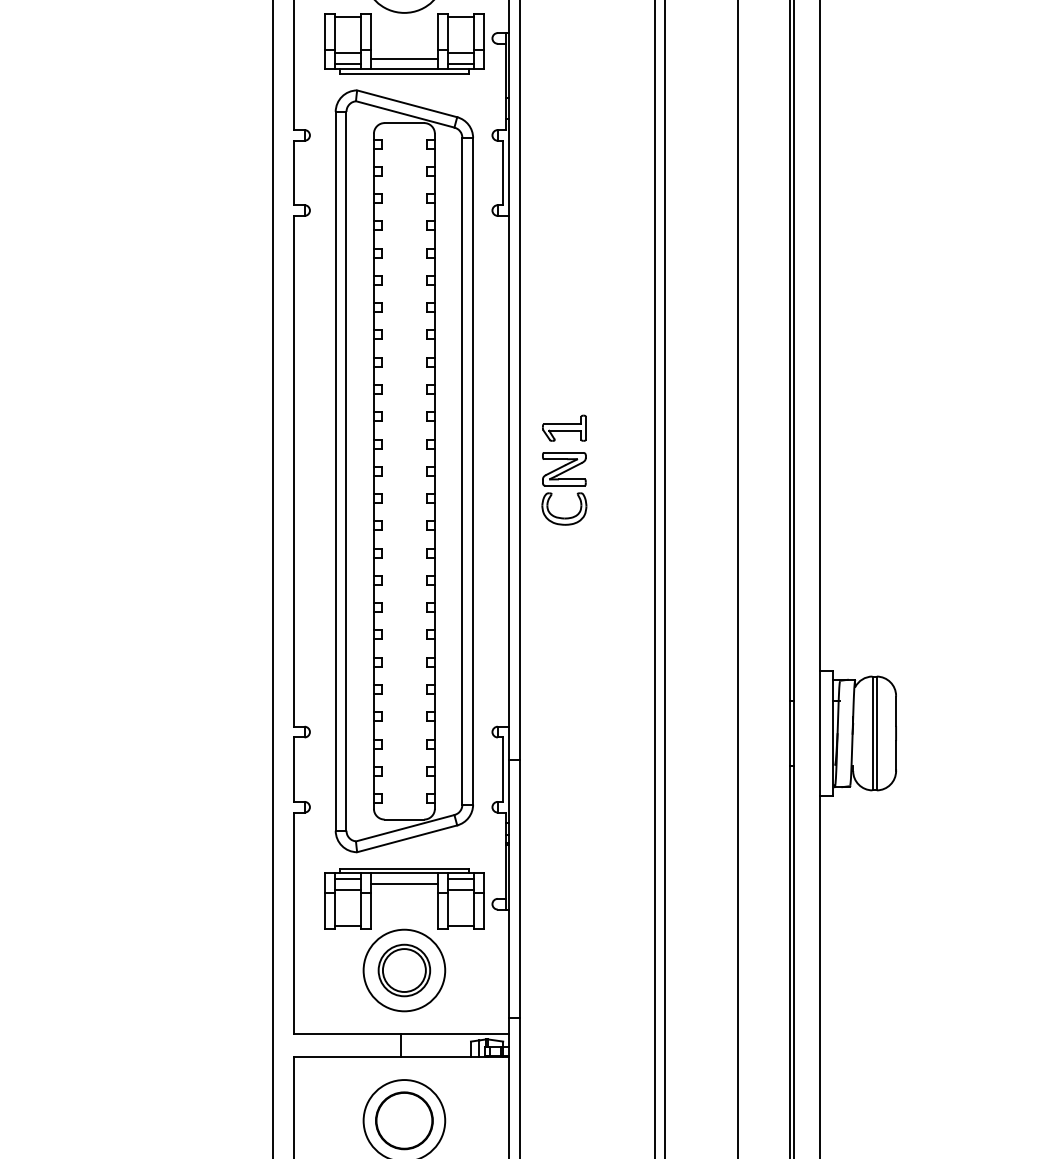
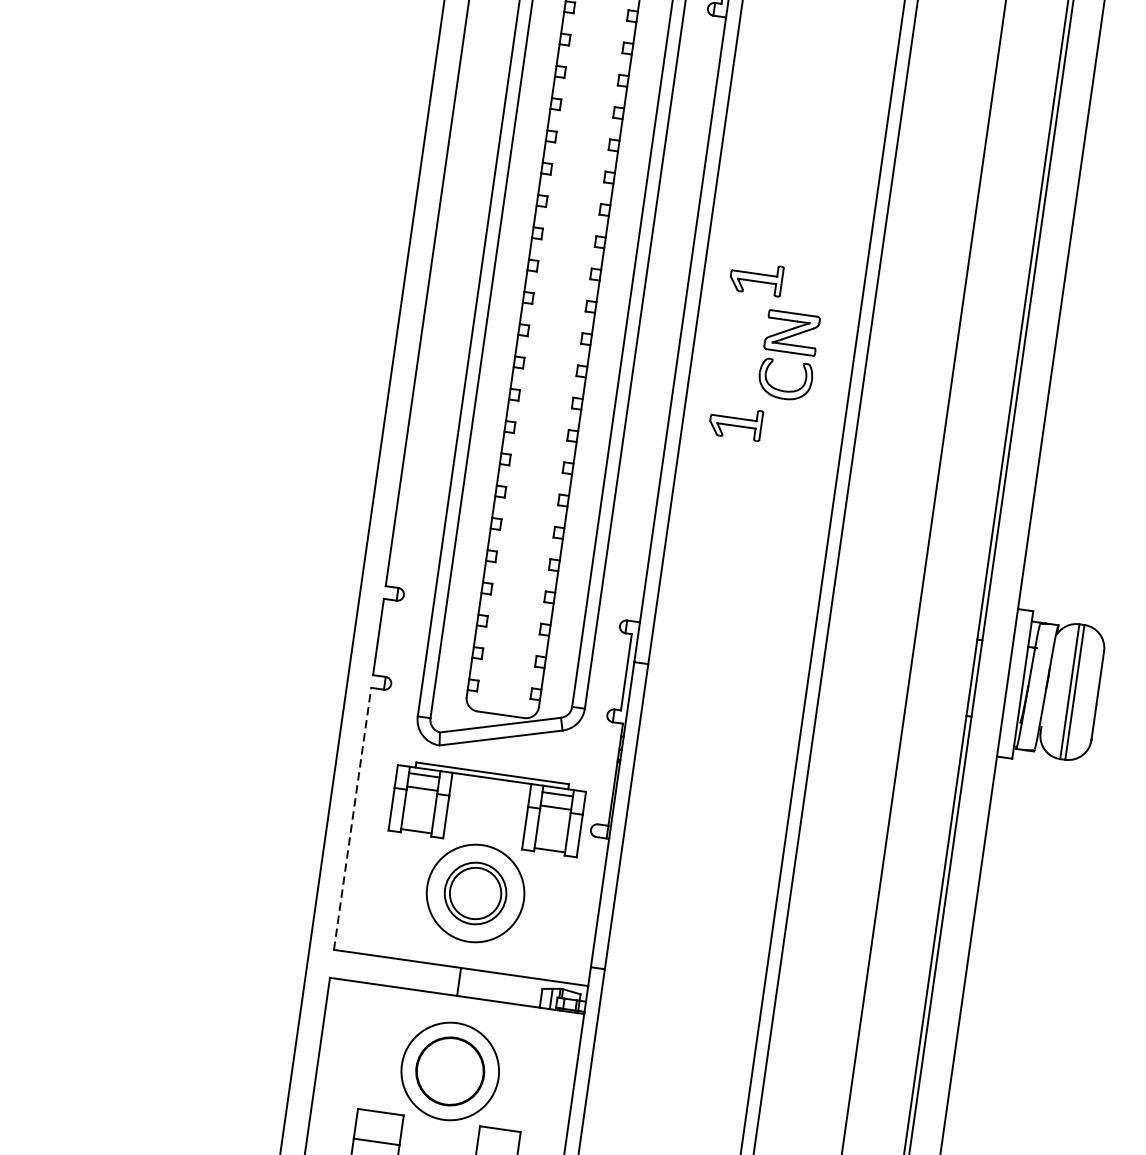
part: (564, 488) -> (789, 355), moved
part: (564, 549) -> (736, 421), added
line: (404, 884) -> (490, 791), removed
line: (293, 923) -> (352, 819), solid -> dashed

